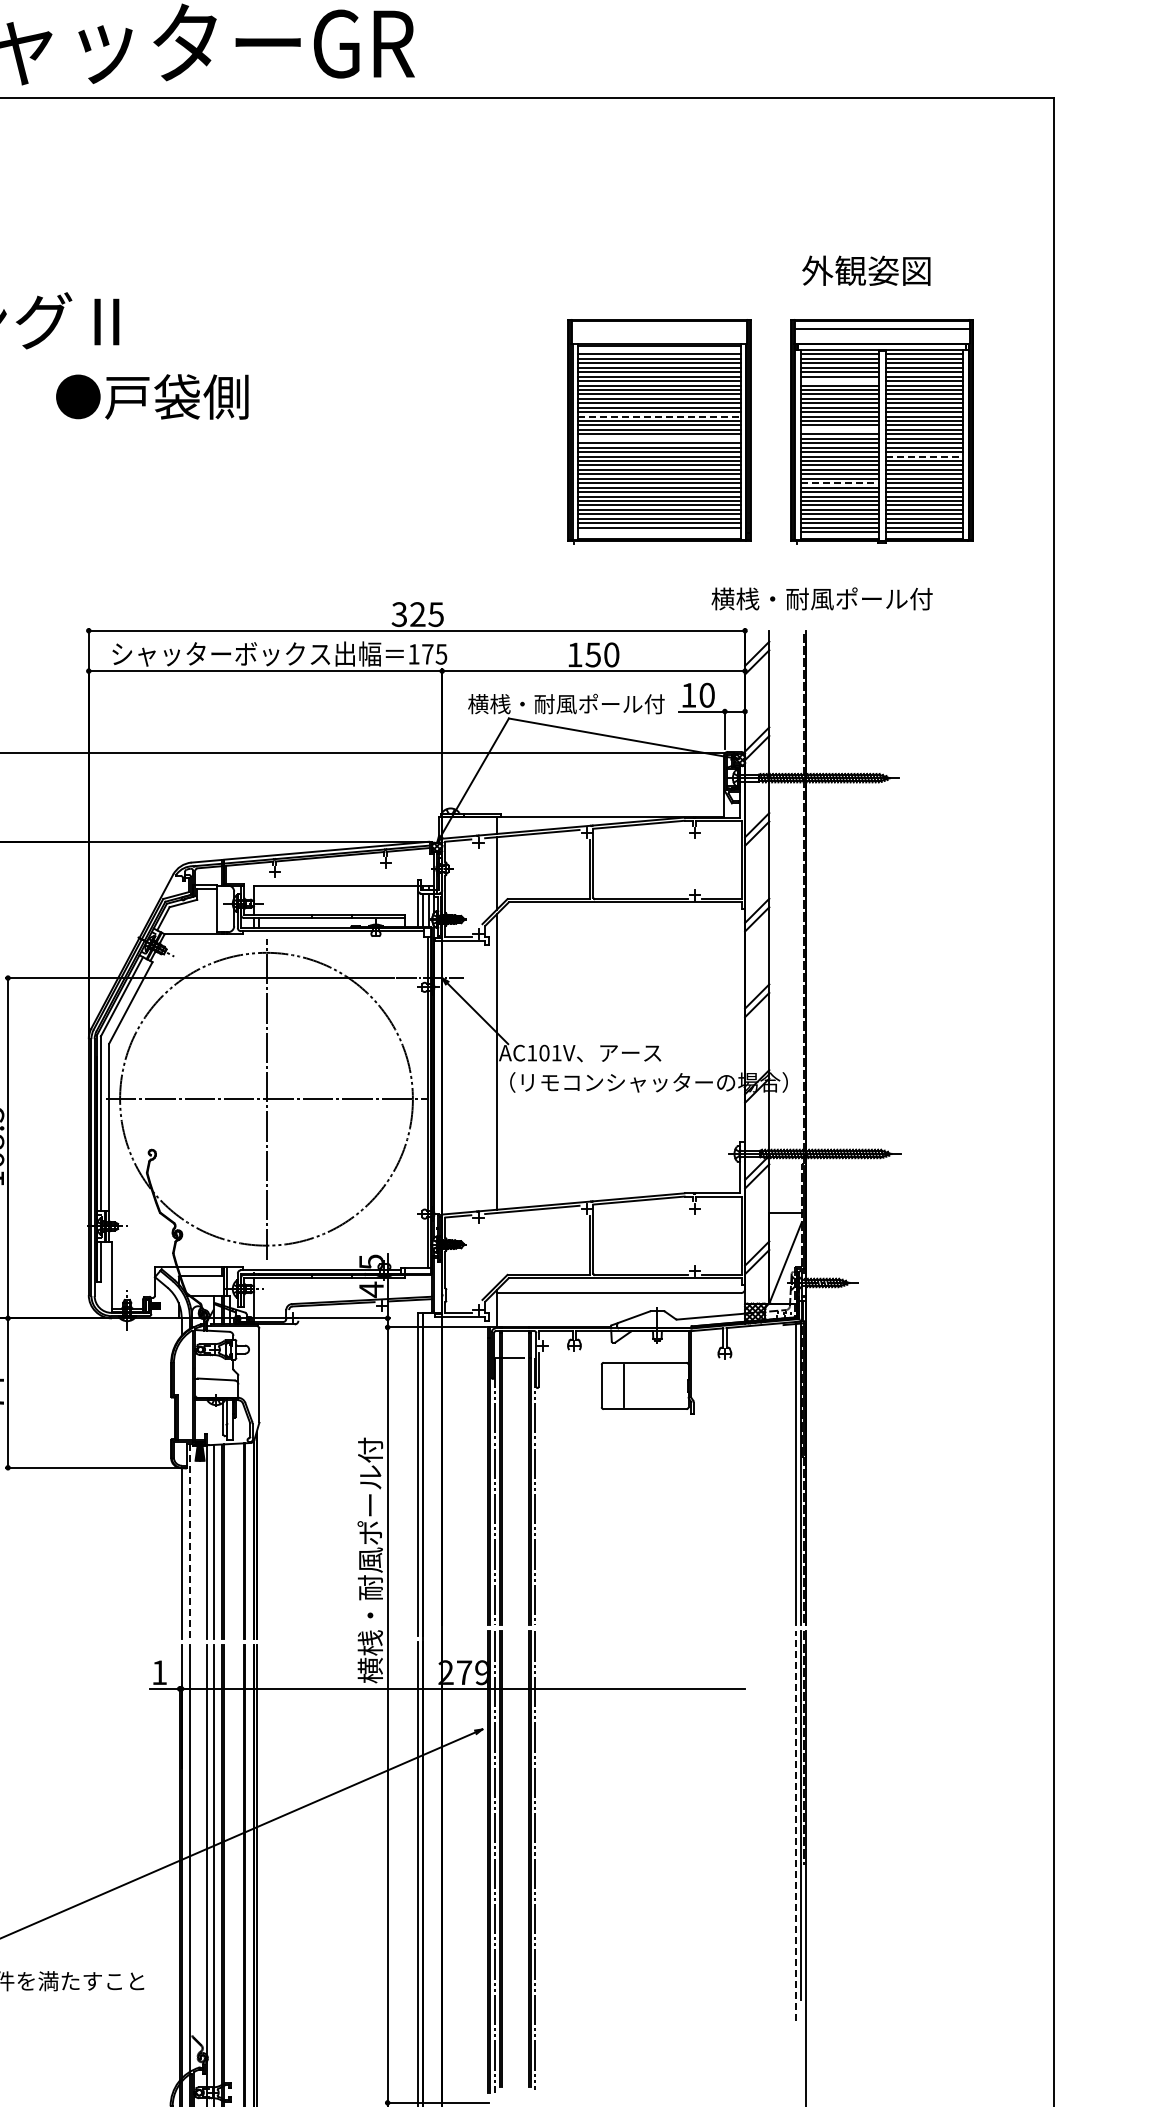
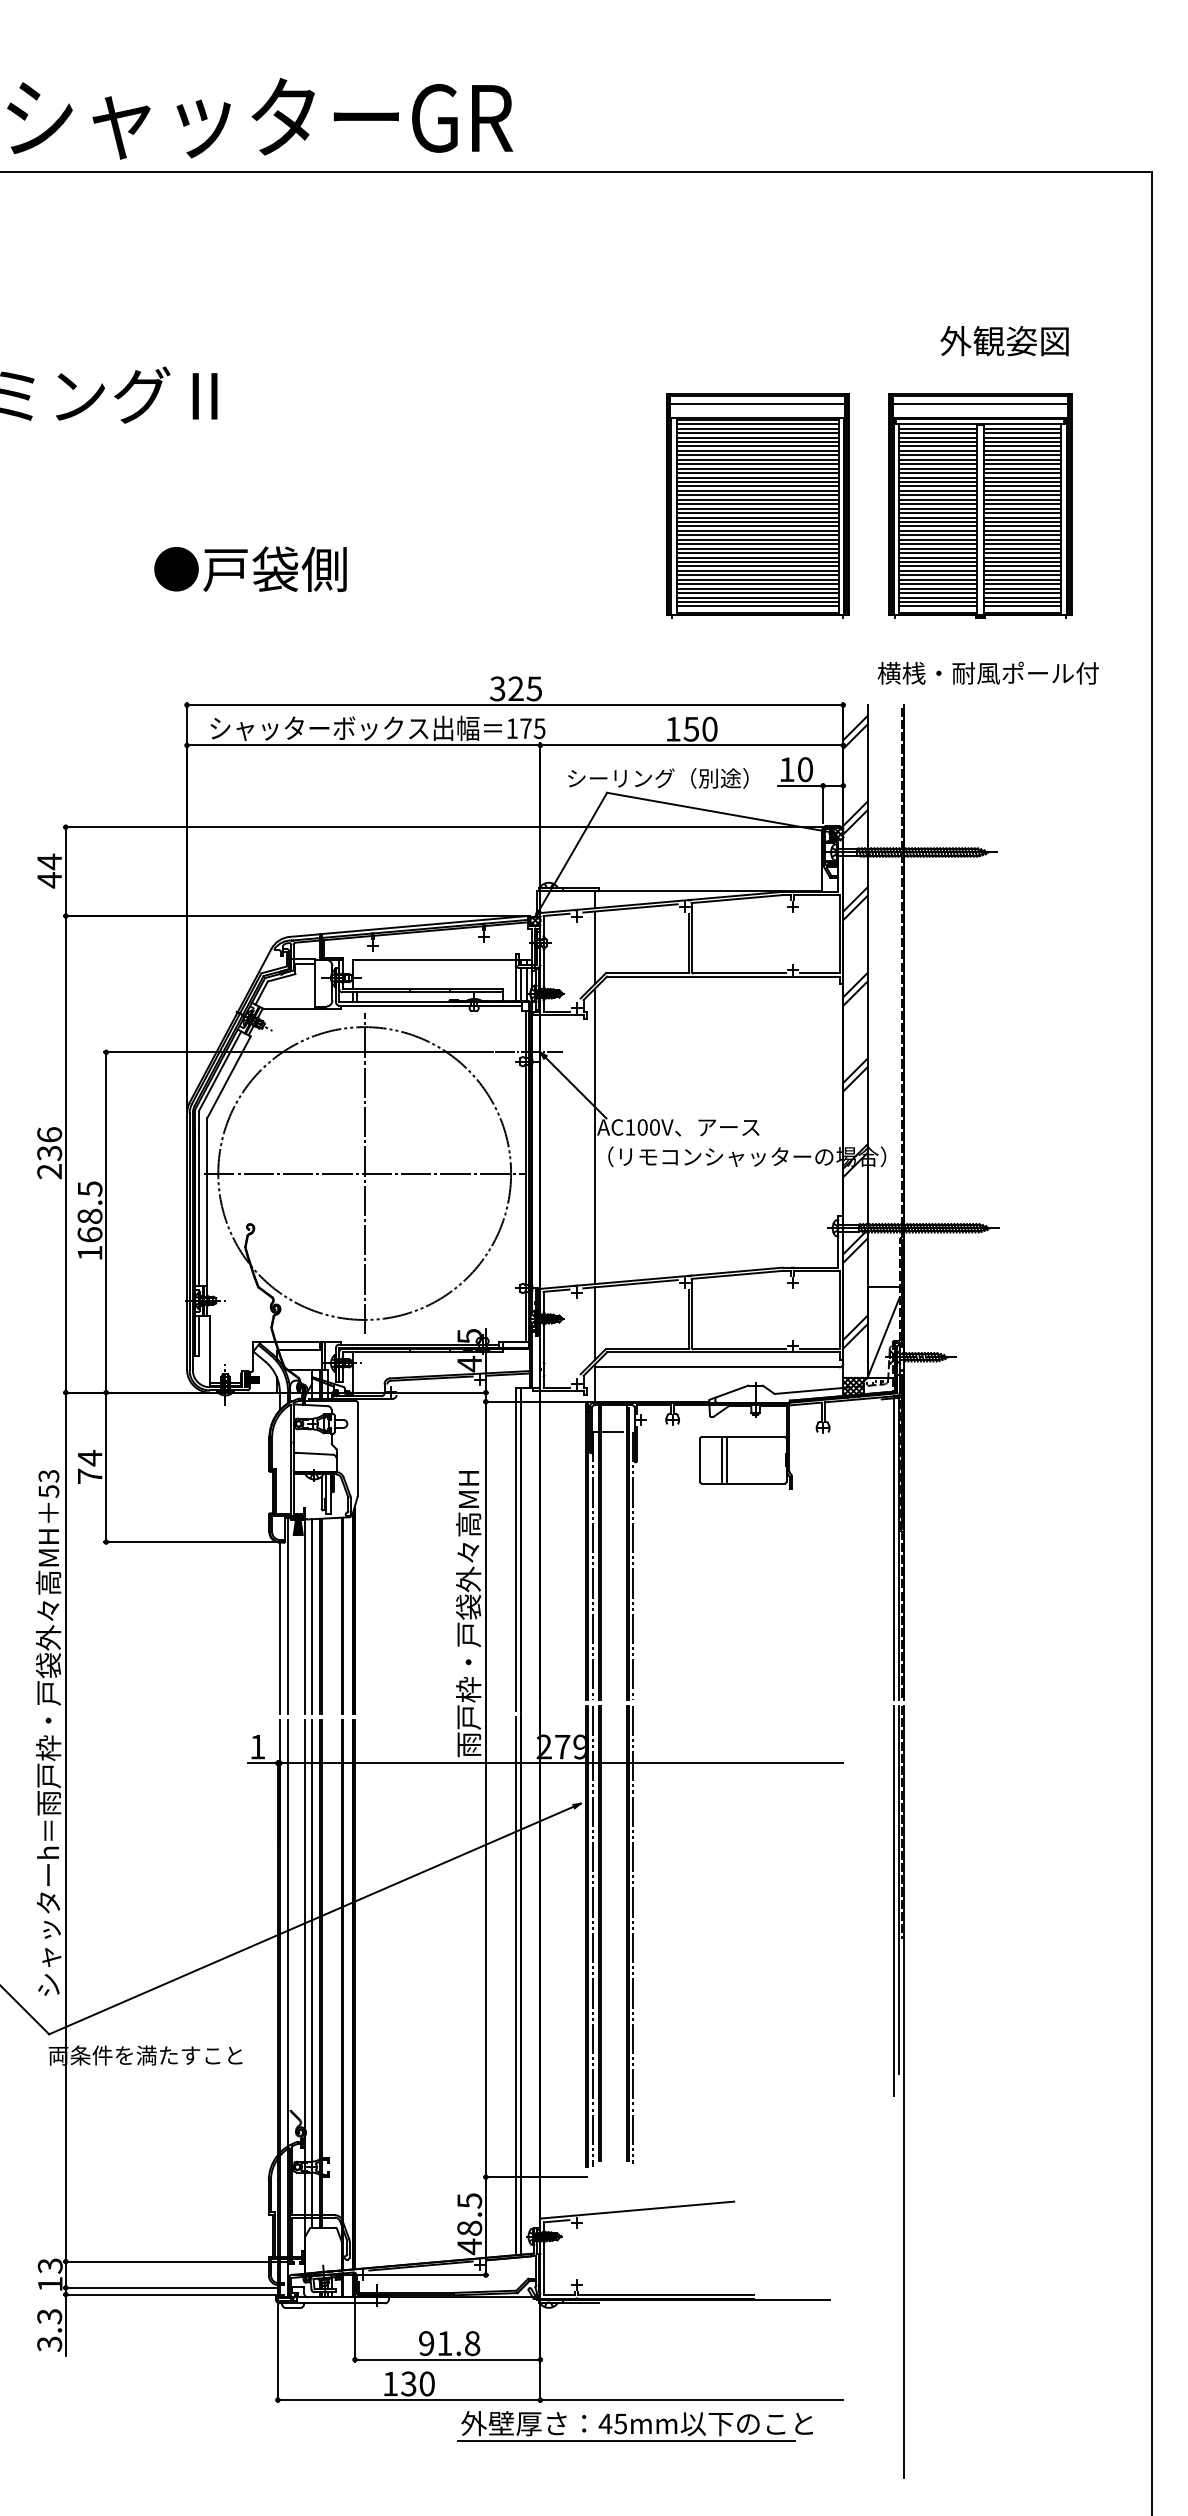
text: (866, 271) -> (1004, 341), moved
line: (659, 329) -> (757, 403), added
line: (659, 350) -> (757, 424), added
line: (839, 381) -> (937, 455), added
text: (152, 396) -> (250, 568), moved
line: (660, 416) -> (758, 490), dashed -> solid
line: (839, 430) -> (937, 504), added
line: (659, 439) -> (757, 513), added
line: (924, 456) -> (1022, 530), dashed -> solid
line: (840, 483) -> (938, 557), dashed -> solid
line: (659, 532) -> (757, 606), added
text: (821, 598) -> (987, 672), moved
text: (566, 704) -> (664, 778), 横桟・耐風ポール付 -> シーリング（別途）
text: (556, 1053) -> (654, 1127), AC101V -> AC100V
line: (496, 1249) -> (594, 1323), added
line: (628, 1386) -> (726, 1460), added
text: (370, 1540) -> (468, 1614), 横桟・耐風ポール付 -> 雨戸枠・戸袋外々高MH
line: (190, 1542) -> (288, 1616), dashed -> solid
line: (795, 1826) -> (893, 1900), dashed -> solid

